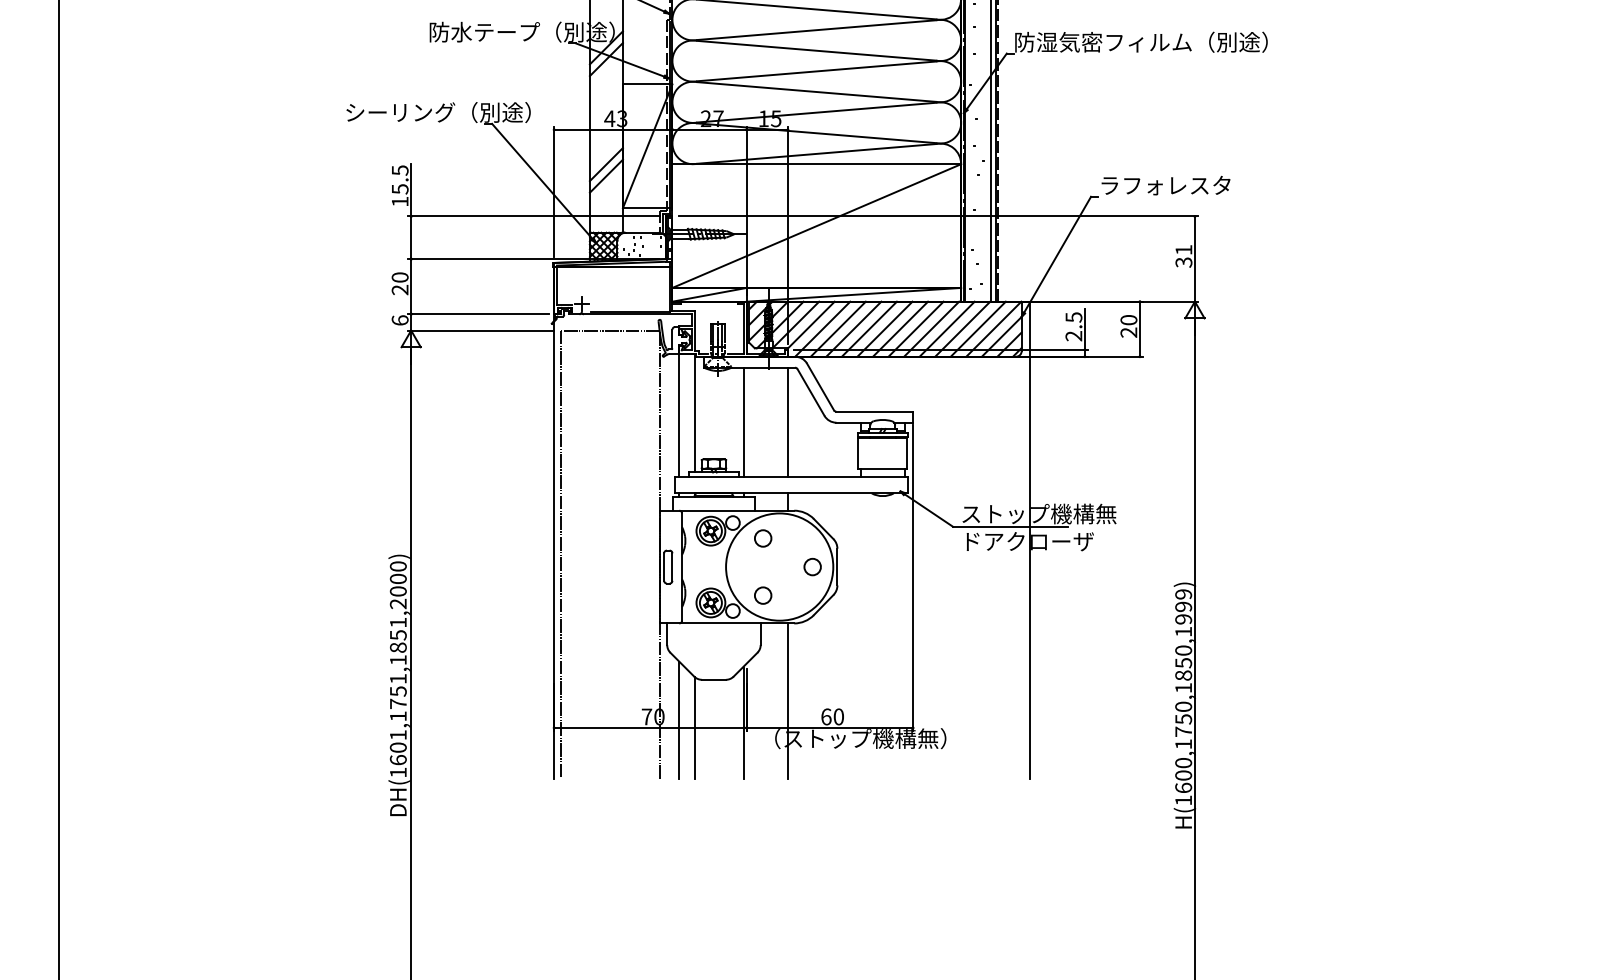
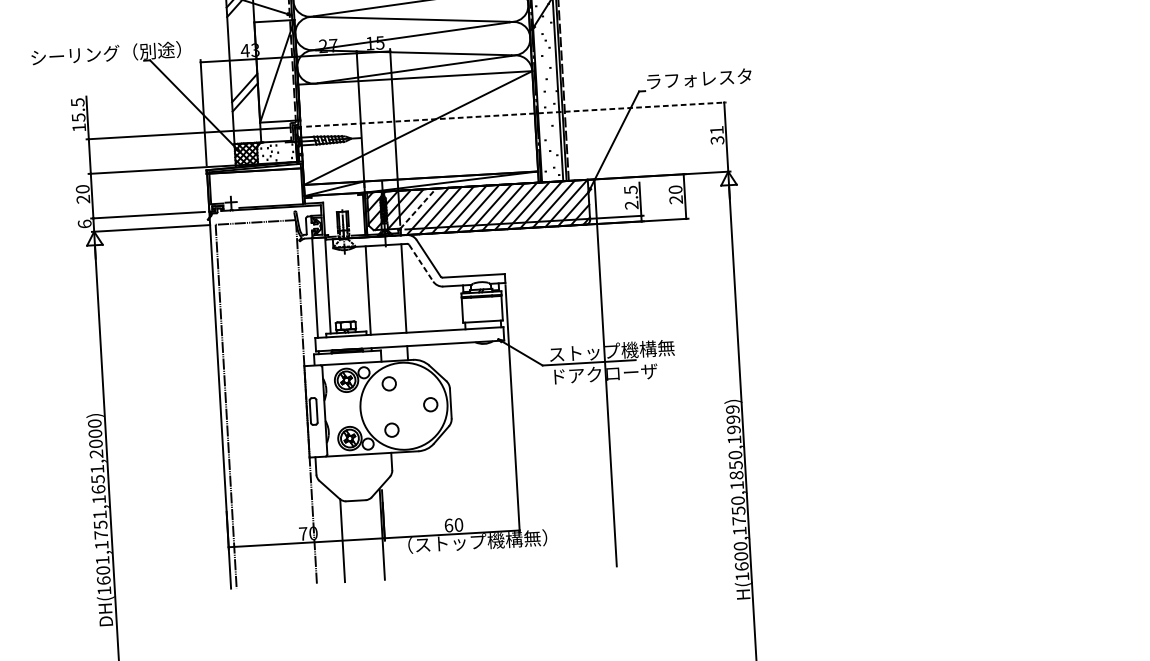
line: (939, 216) -> (517, 114), solid -> dashed
line: (811, 324) -> (418, 208), solid -> dashed
line: (811, 392) -> (421, 263), solid -> dashed
text: (397, 647) -> (97, 489), DH(1601,1751,1851,2000) -> DH(1601,1751,1651,2000)
line: (787, 701) -> (416, 514), removed
line: (679, 720) -> (329, 535), removed

